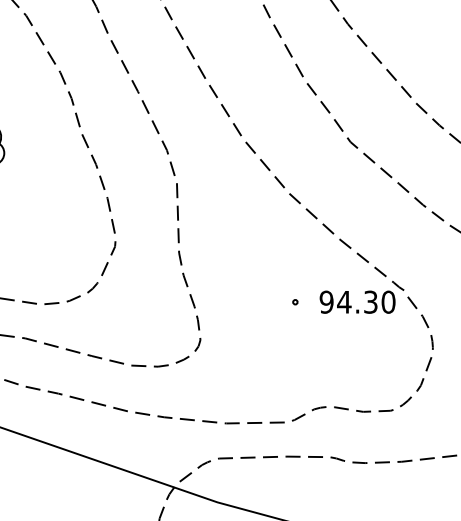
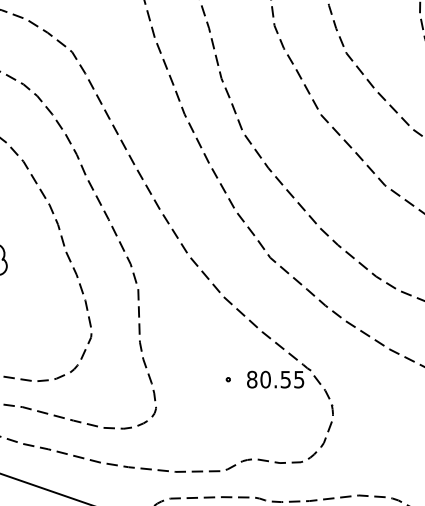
text: (357, 302) -> (275, 379), 94.30 -> 80.55

